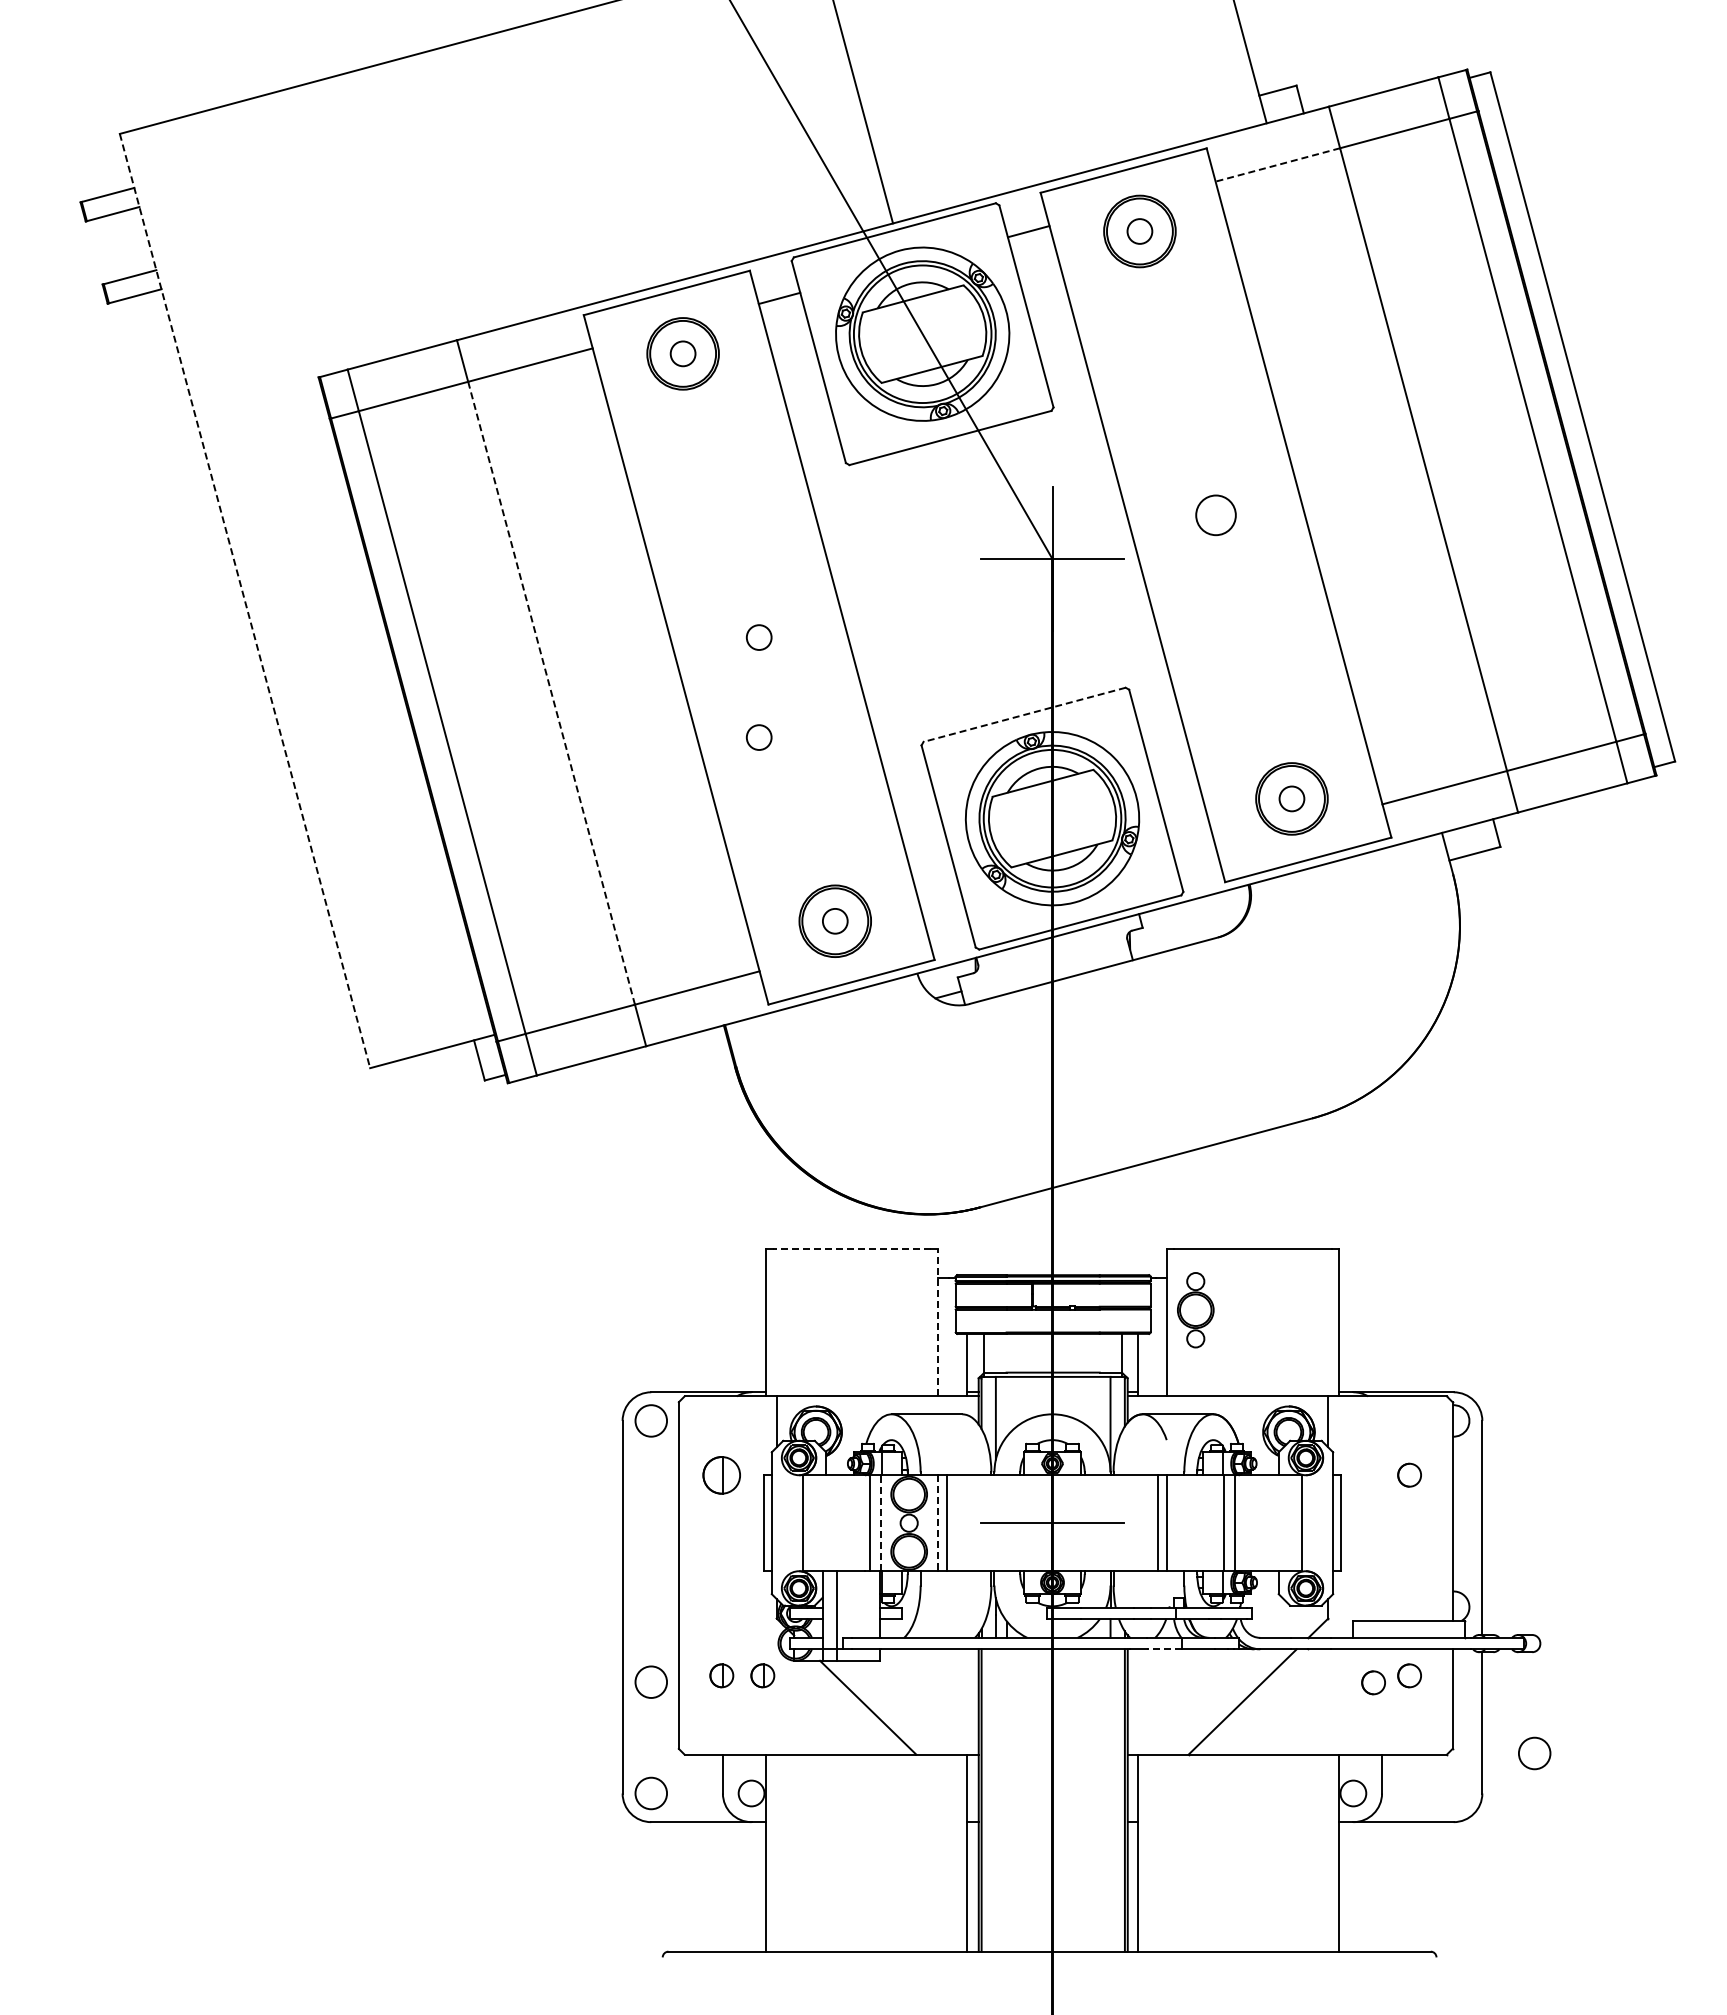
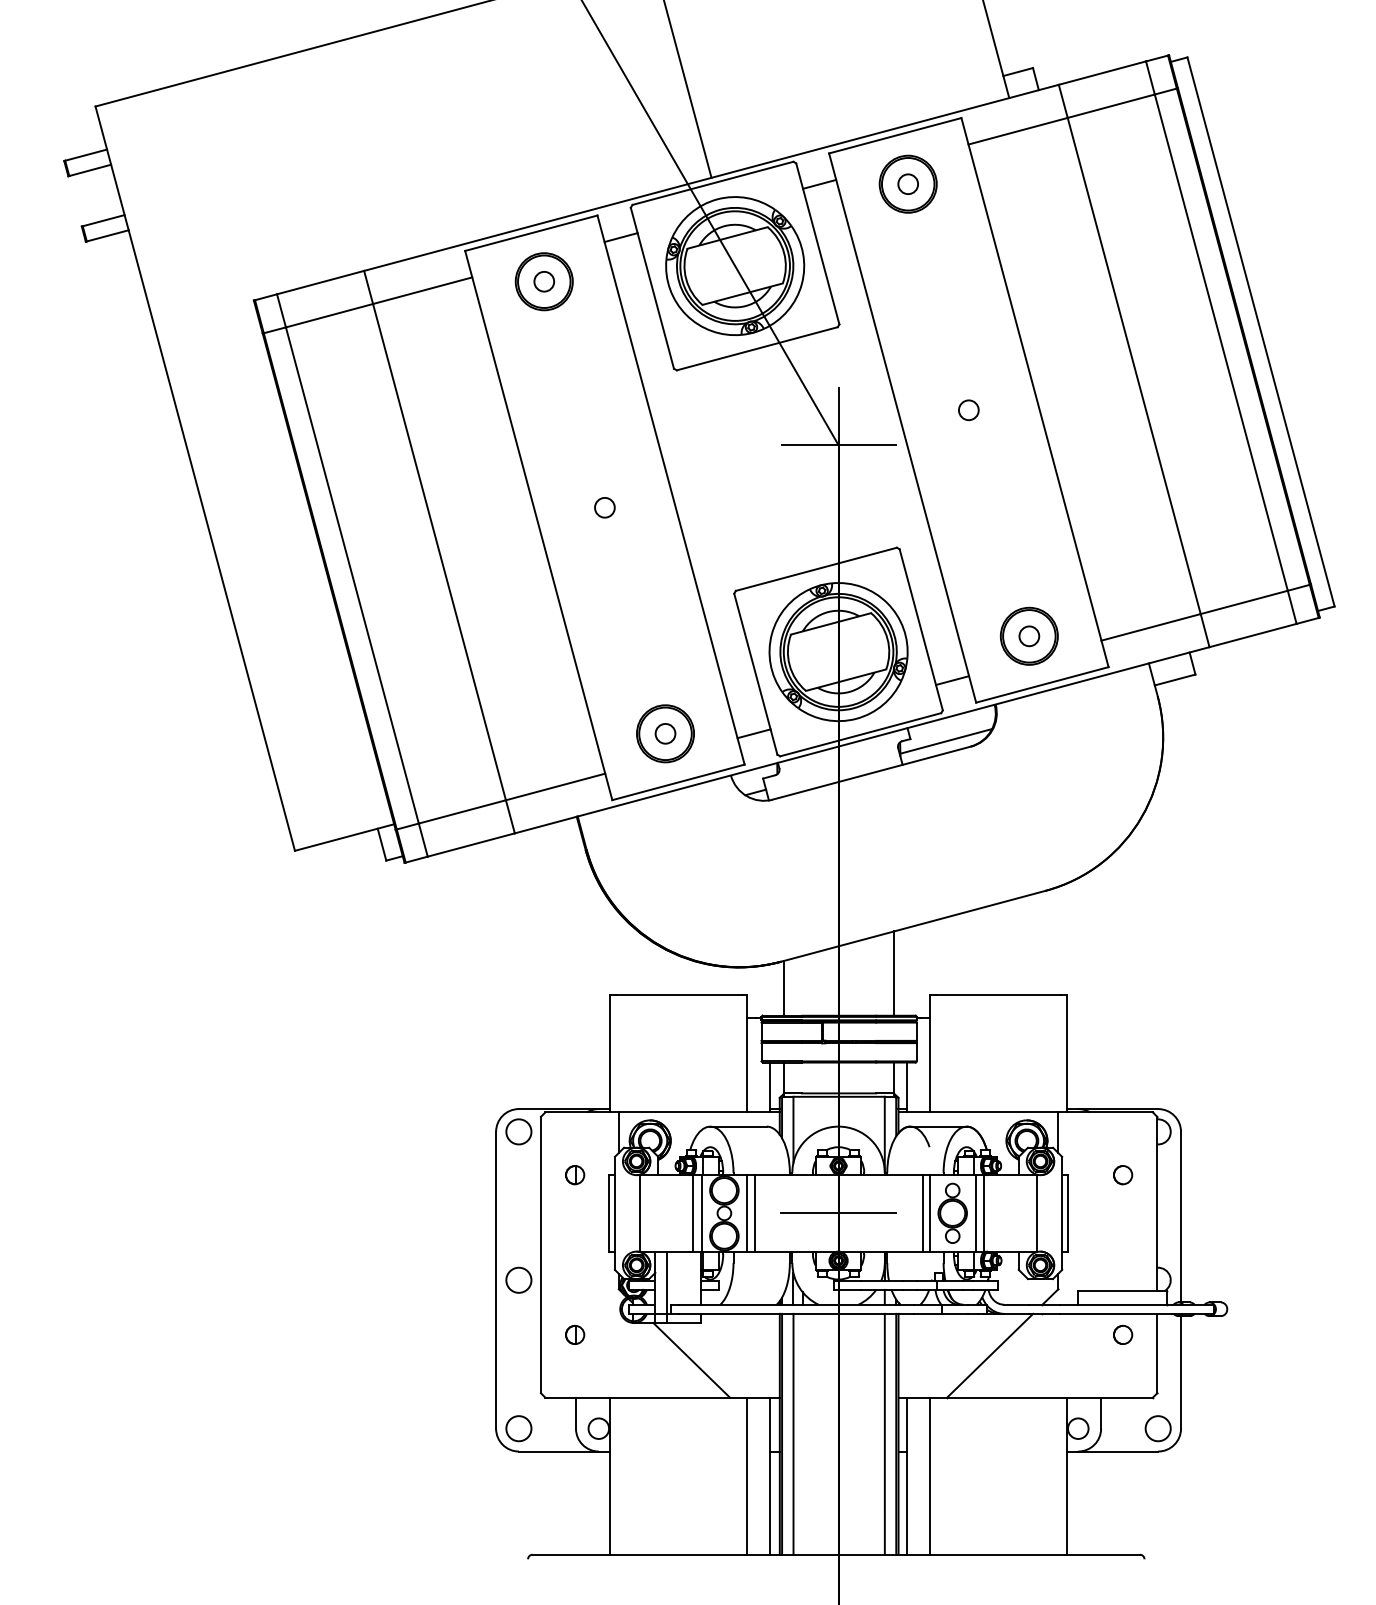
line: (1277, 165) -> (1017, 131), dashed -> solid
circle: (1215, 514) -> (968, 409), size x0.62
line: (245, 601) -> (195, 479), dashed -> solid
line: (551, 693) -> (439, 552), dashed -> solid
line: (1024, 714) -> (816, 569), dashed -> solid
circle: (758, 737) -> (604, 587), removed
line: (1195, 853) -> (952, 679), added
line: (946, 920) -> (754, 733), added
line: (1187, 930) -> (946, 741), added
line: (1121, 1222) -> (893, 973), added
line: (984, 1240) -> (784, 988), added
line: (851, 1249) -> (678, 995), dashed -> solid
part: (1195, 1310) -> (952, 1213), moved
line: (937, 1322) -> (746, 1053), dashed -> solid
part: (721, 1474) -> (574, 1174), size x0.62
line: (880, 1522) -> (701, 1212), dashed -> solid
line: (937, 1523) -> (746, 1213), dashed -> solid
line: (1163, 1649) -> (927, 1313), dashed -> solid
part: (762, 1675) -> (607, 1334), removed
circle: (650, 1681) -> (518, 1279), moved
part: (1373, 1682) -> (1094, 1340), removed
circle: (1534, 1753) -> (1158, 1428), moved
line: (995, 1800) -> (793, 1434), added
line: (1110, 1800) -> (884, 1434), added
line: (937, 1852) -> (746, 1475), added
line: (1167, 1852) -> (930, 1475), added

